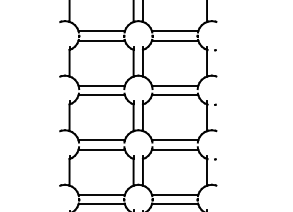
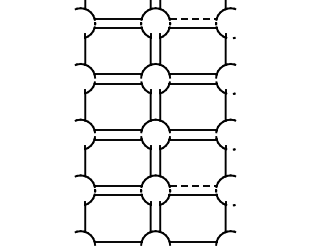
line: (175, 31) -> (193, 18), solid -> dashed
line: (175, 194) -> (193, 185), solid -> dashed

